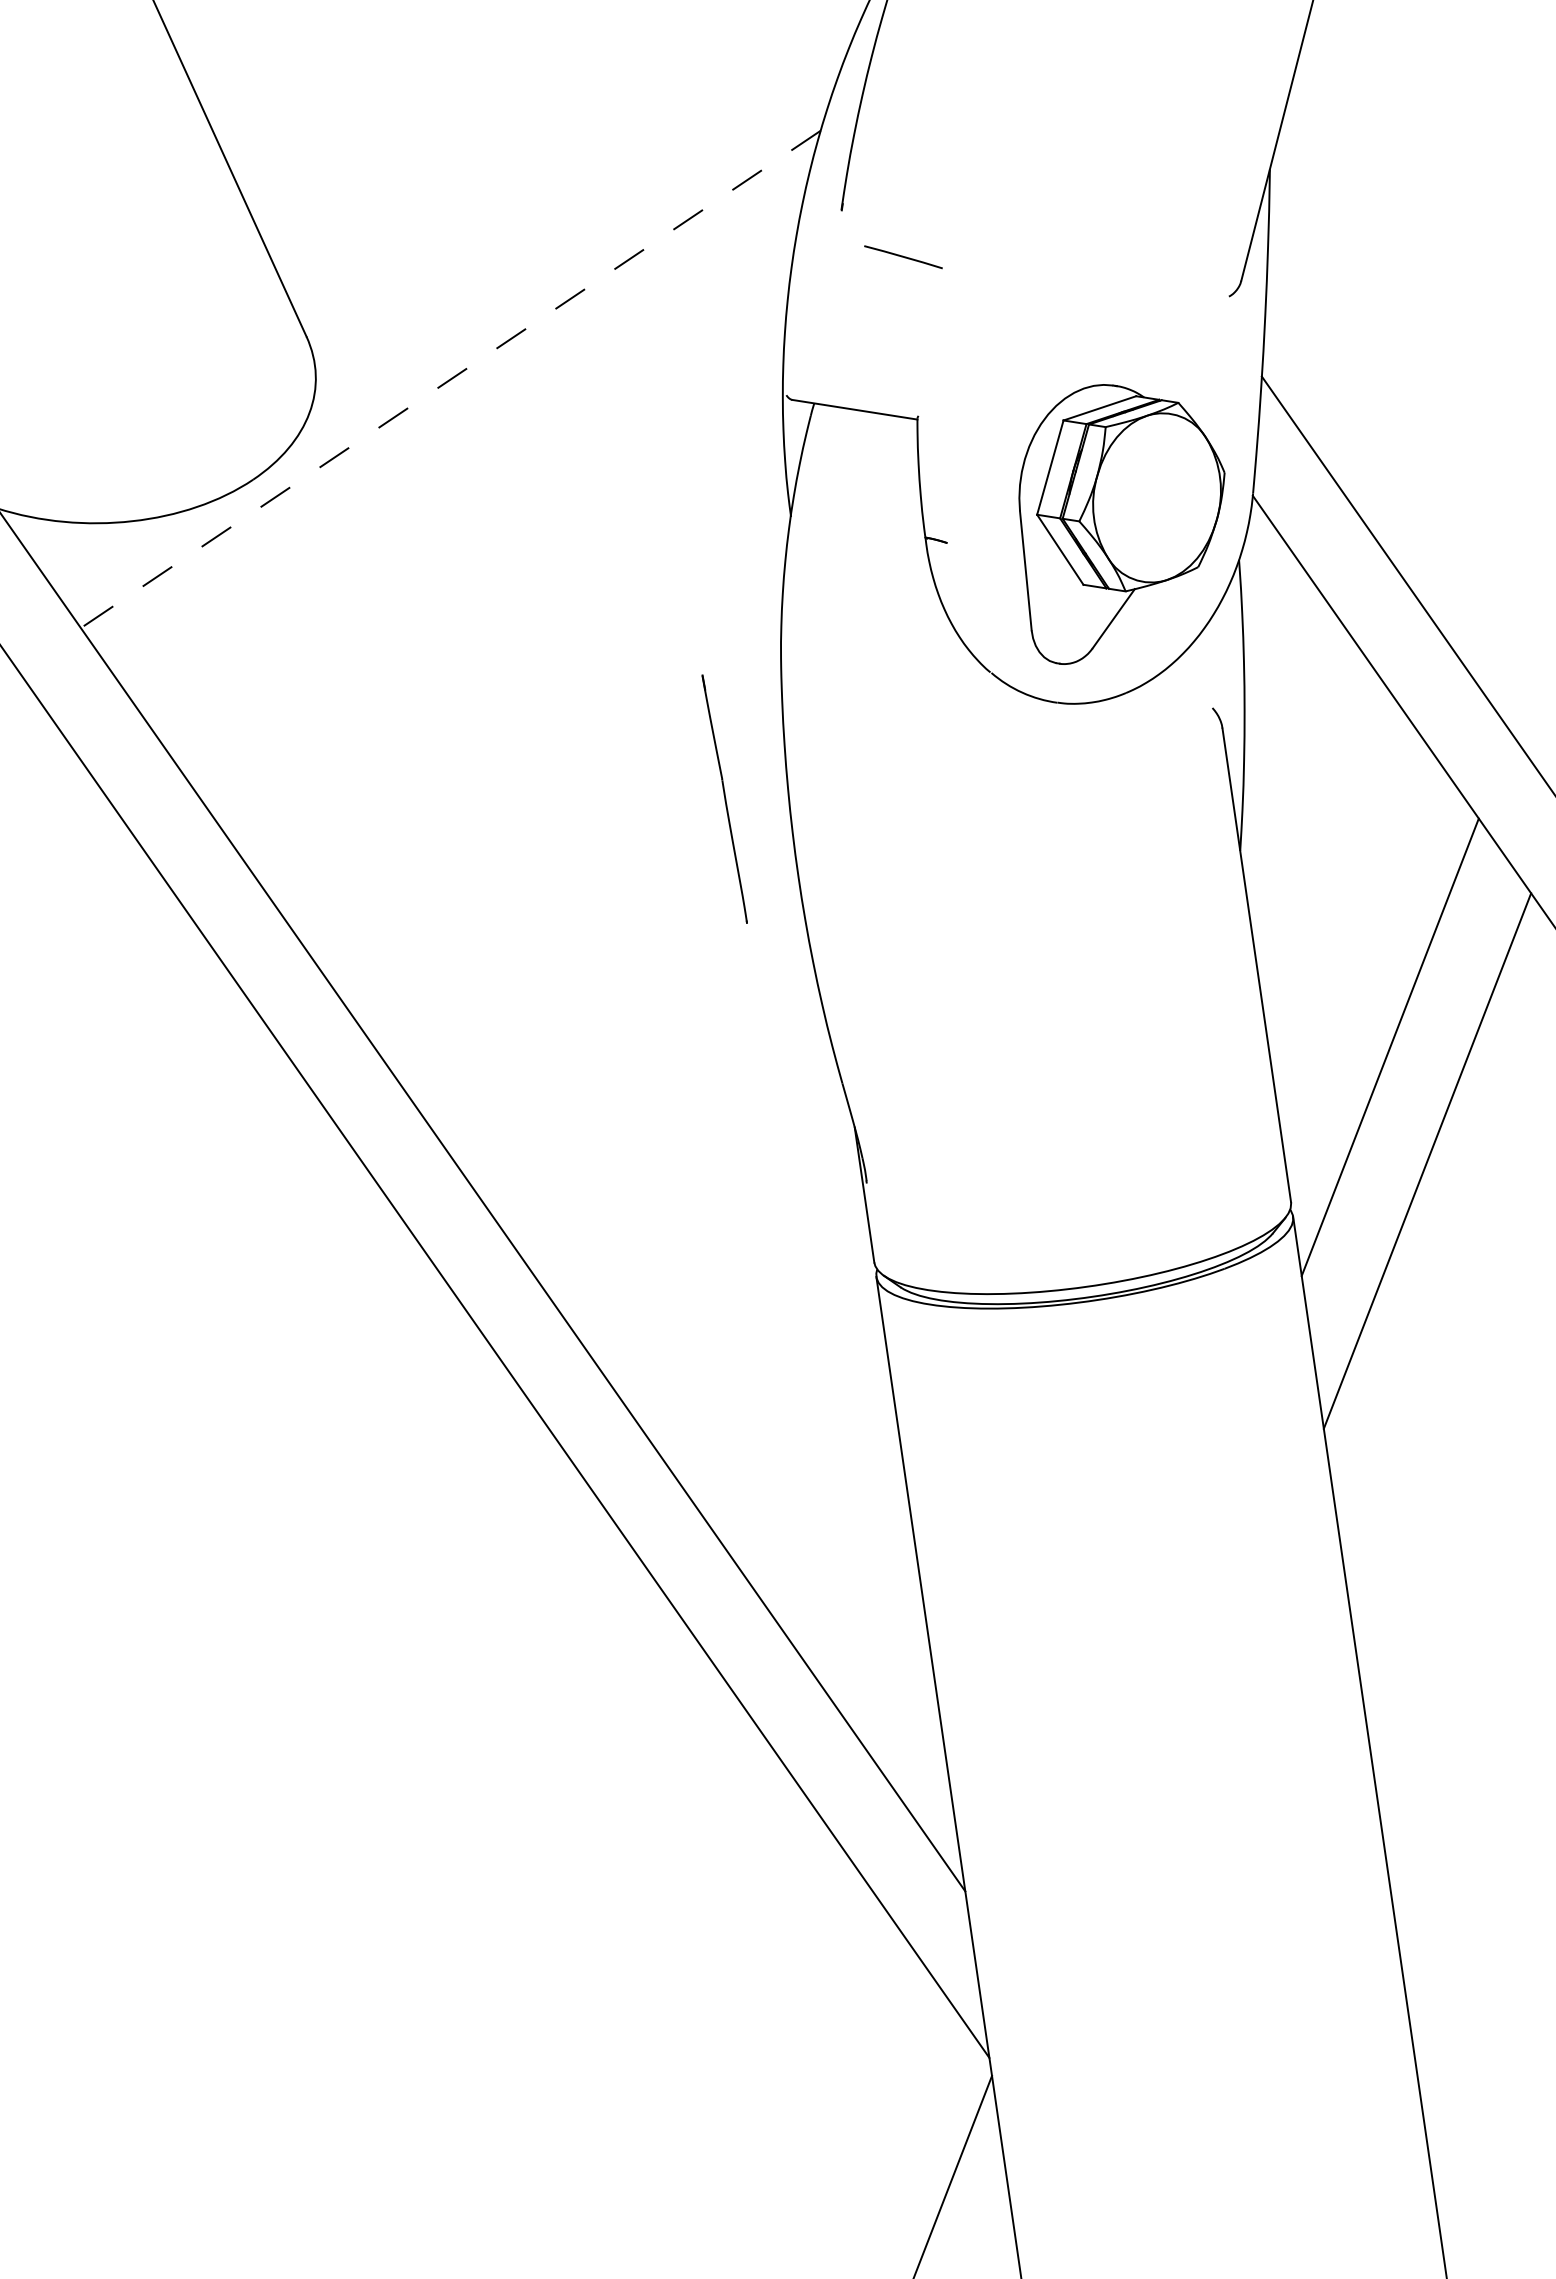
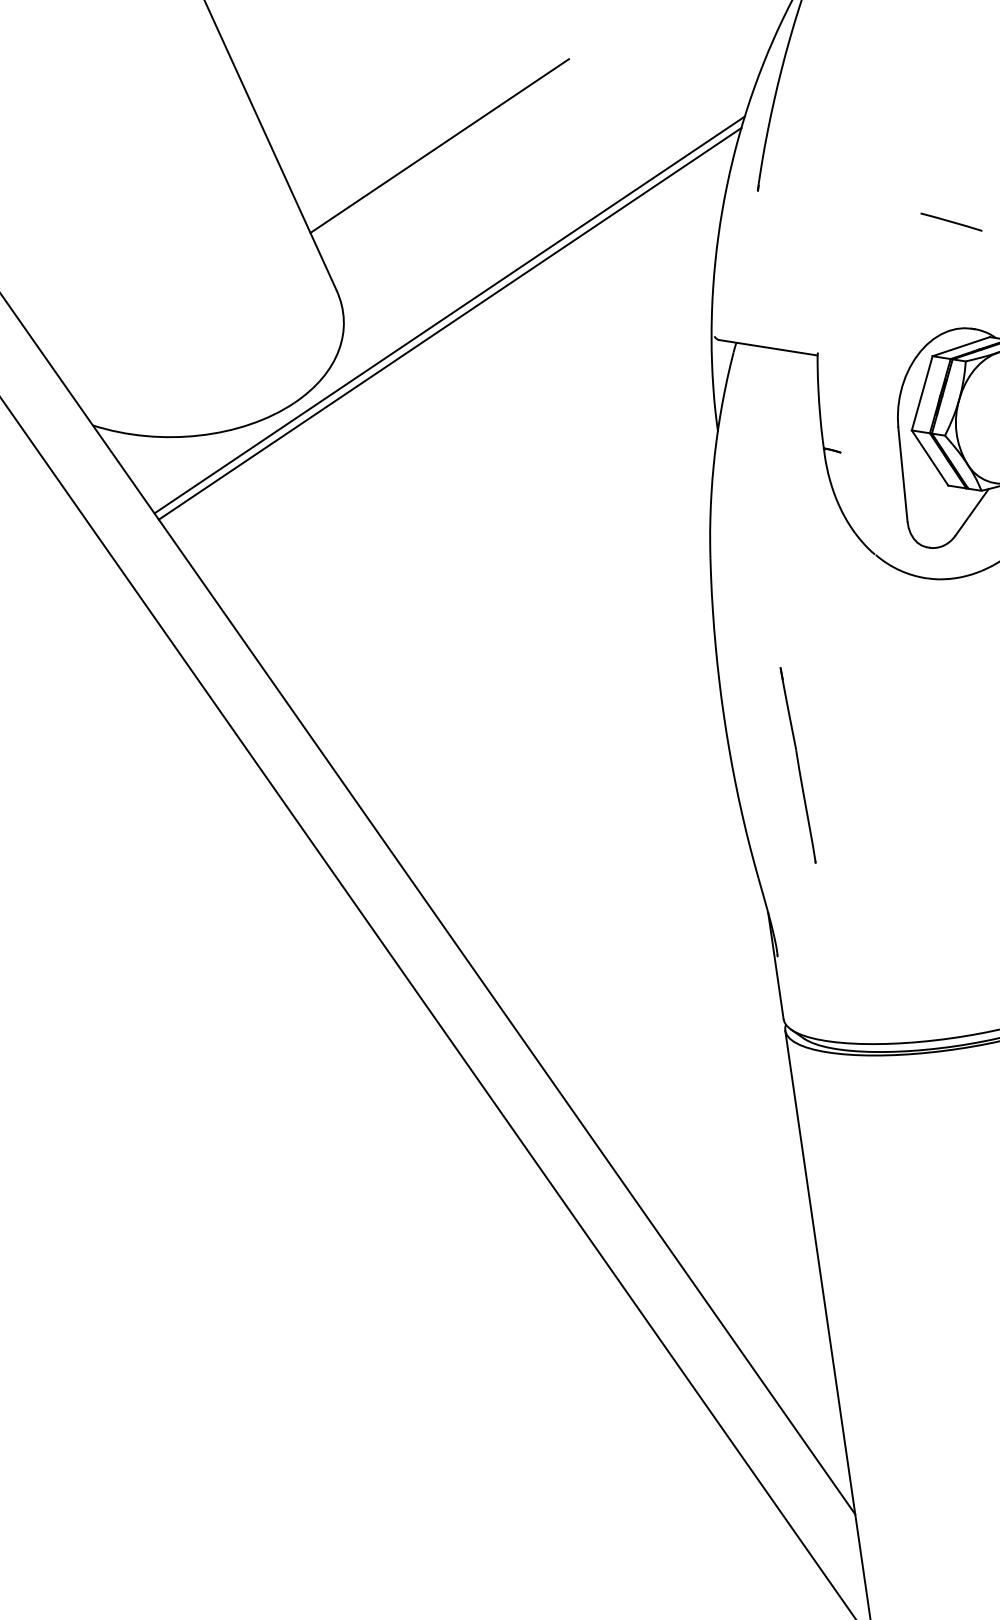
line: (437, 153) -> (439, 145), added
line: (903, 257) -> (951, 222), moved
line: (450, 368) -> (449, 315), added
line: (450, 379) -> (449, 323), dashed -> solid
part: (724, 798) -> (797, 764), moved

